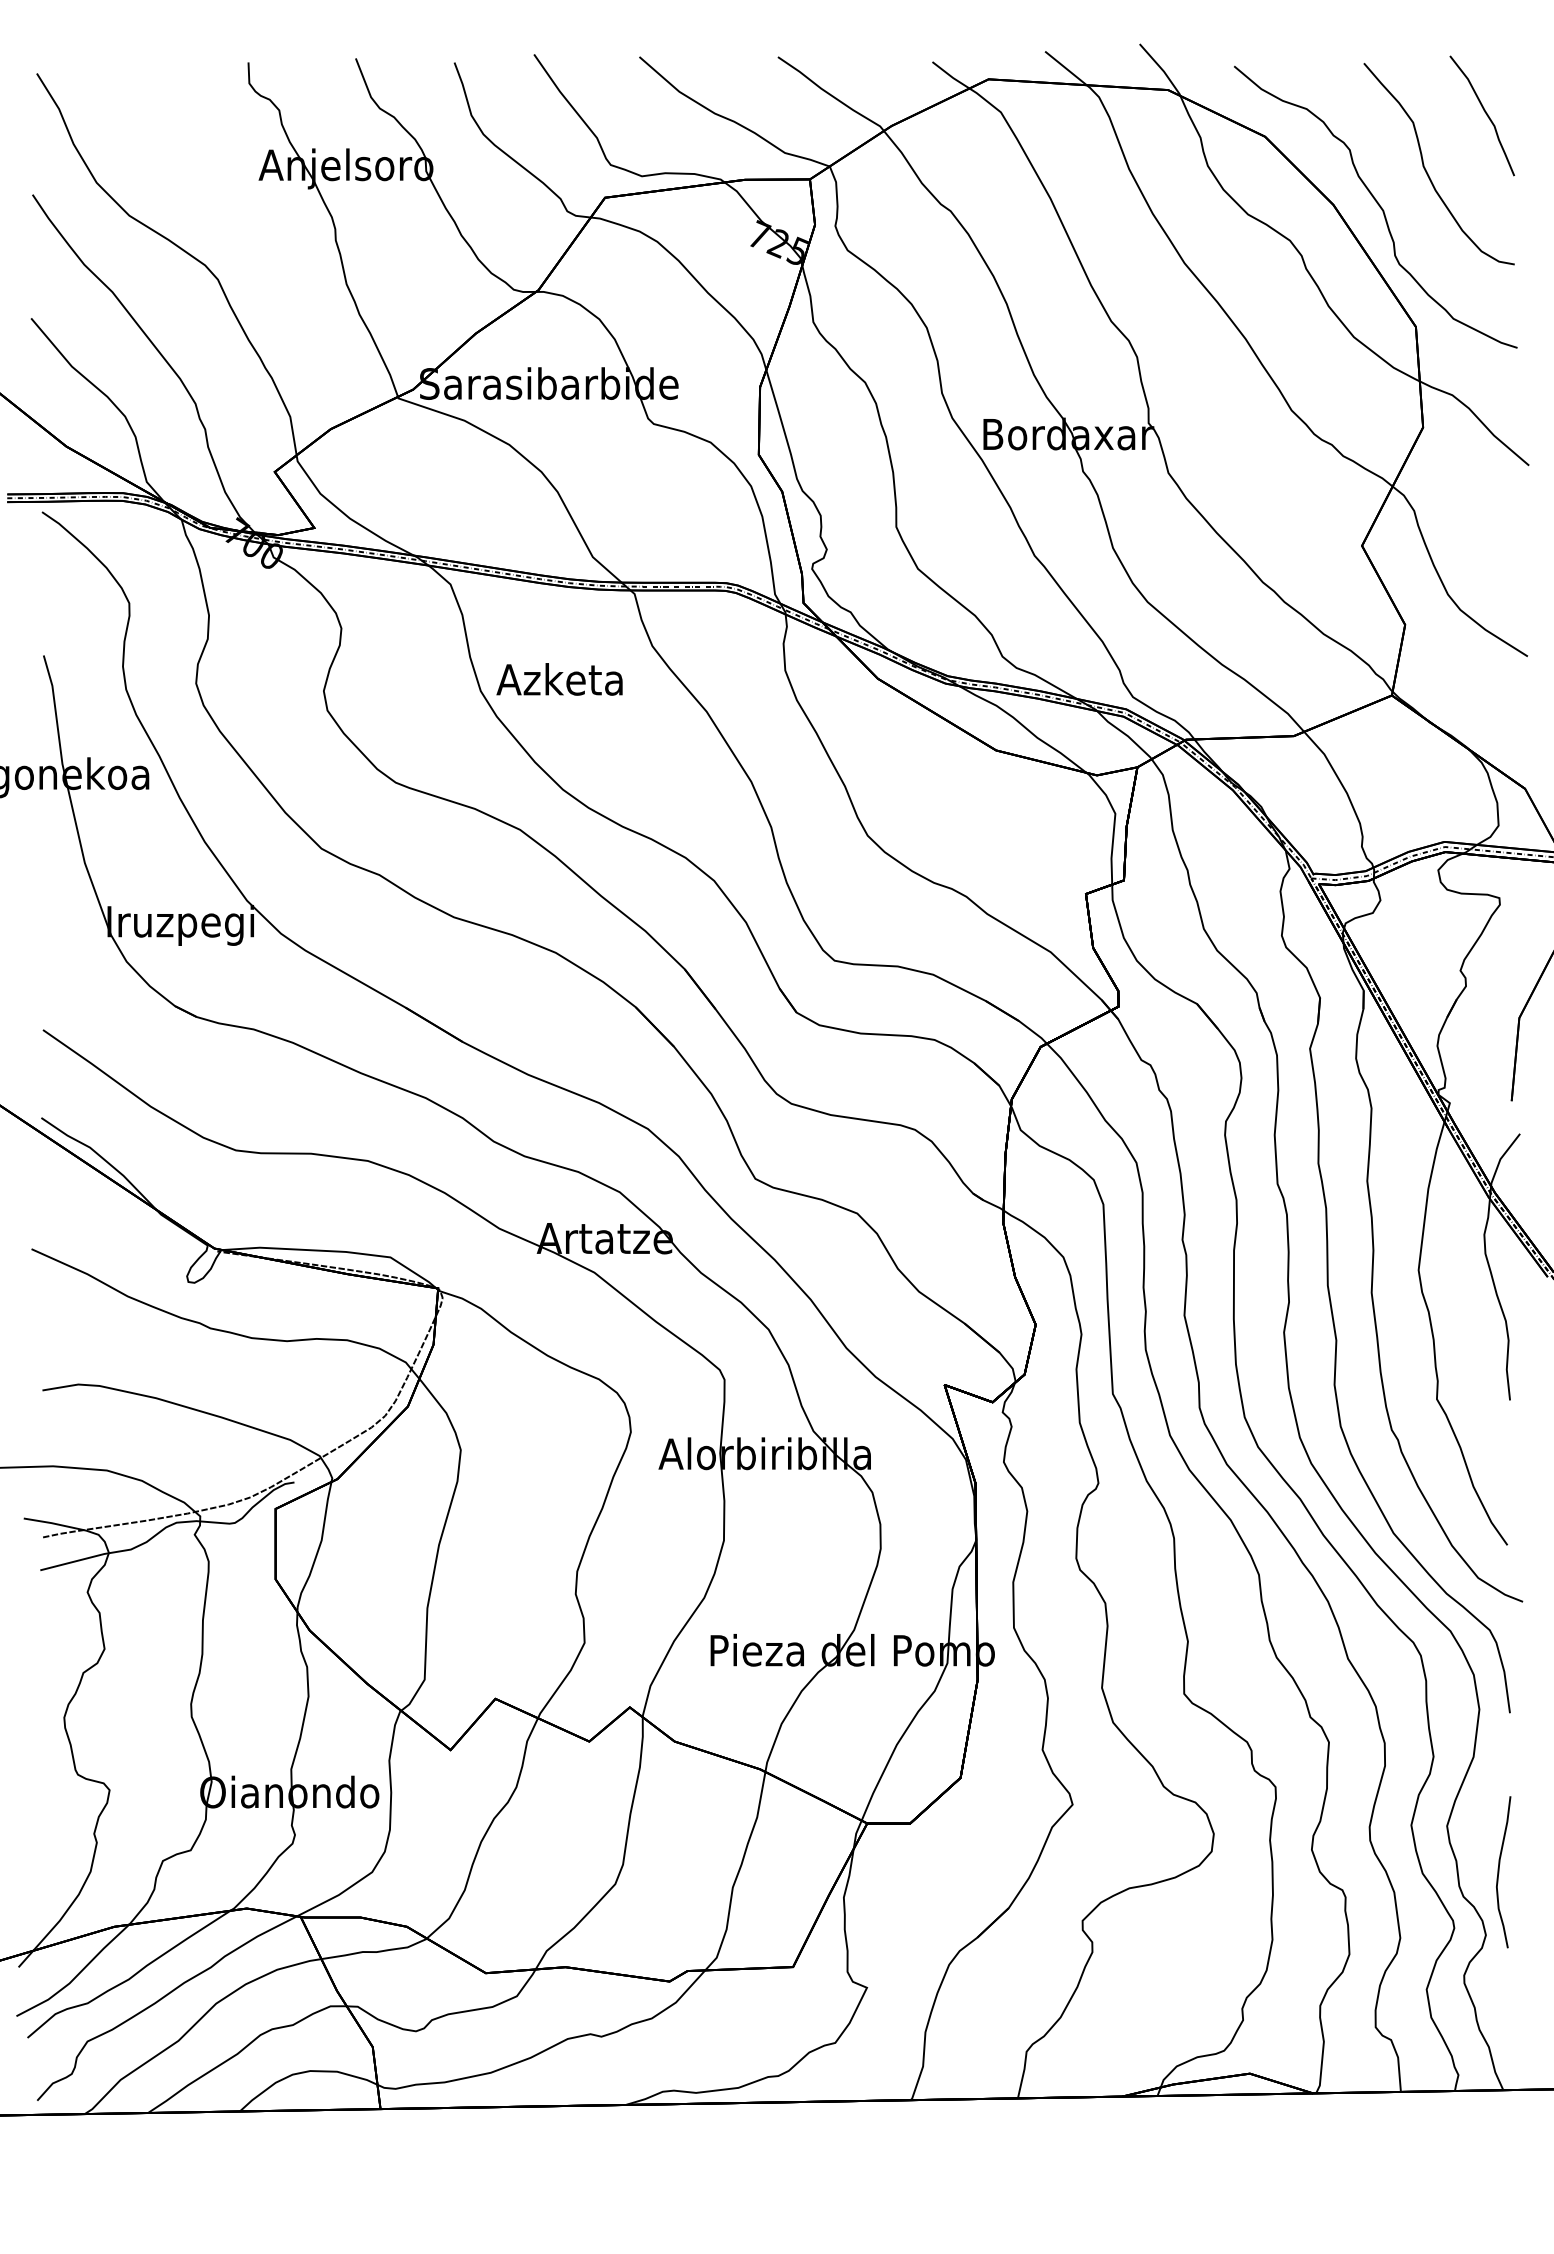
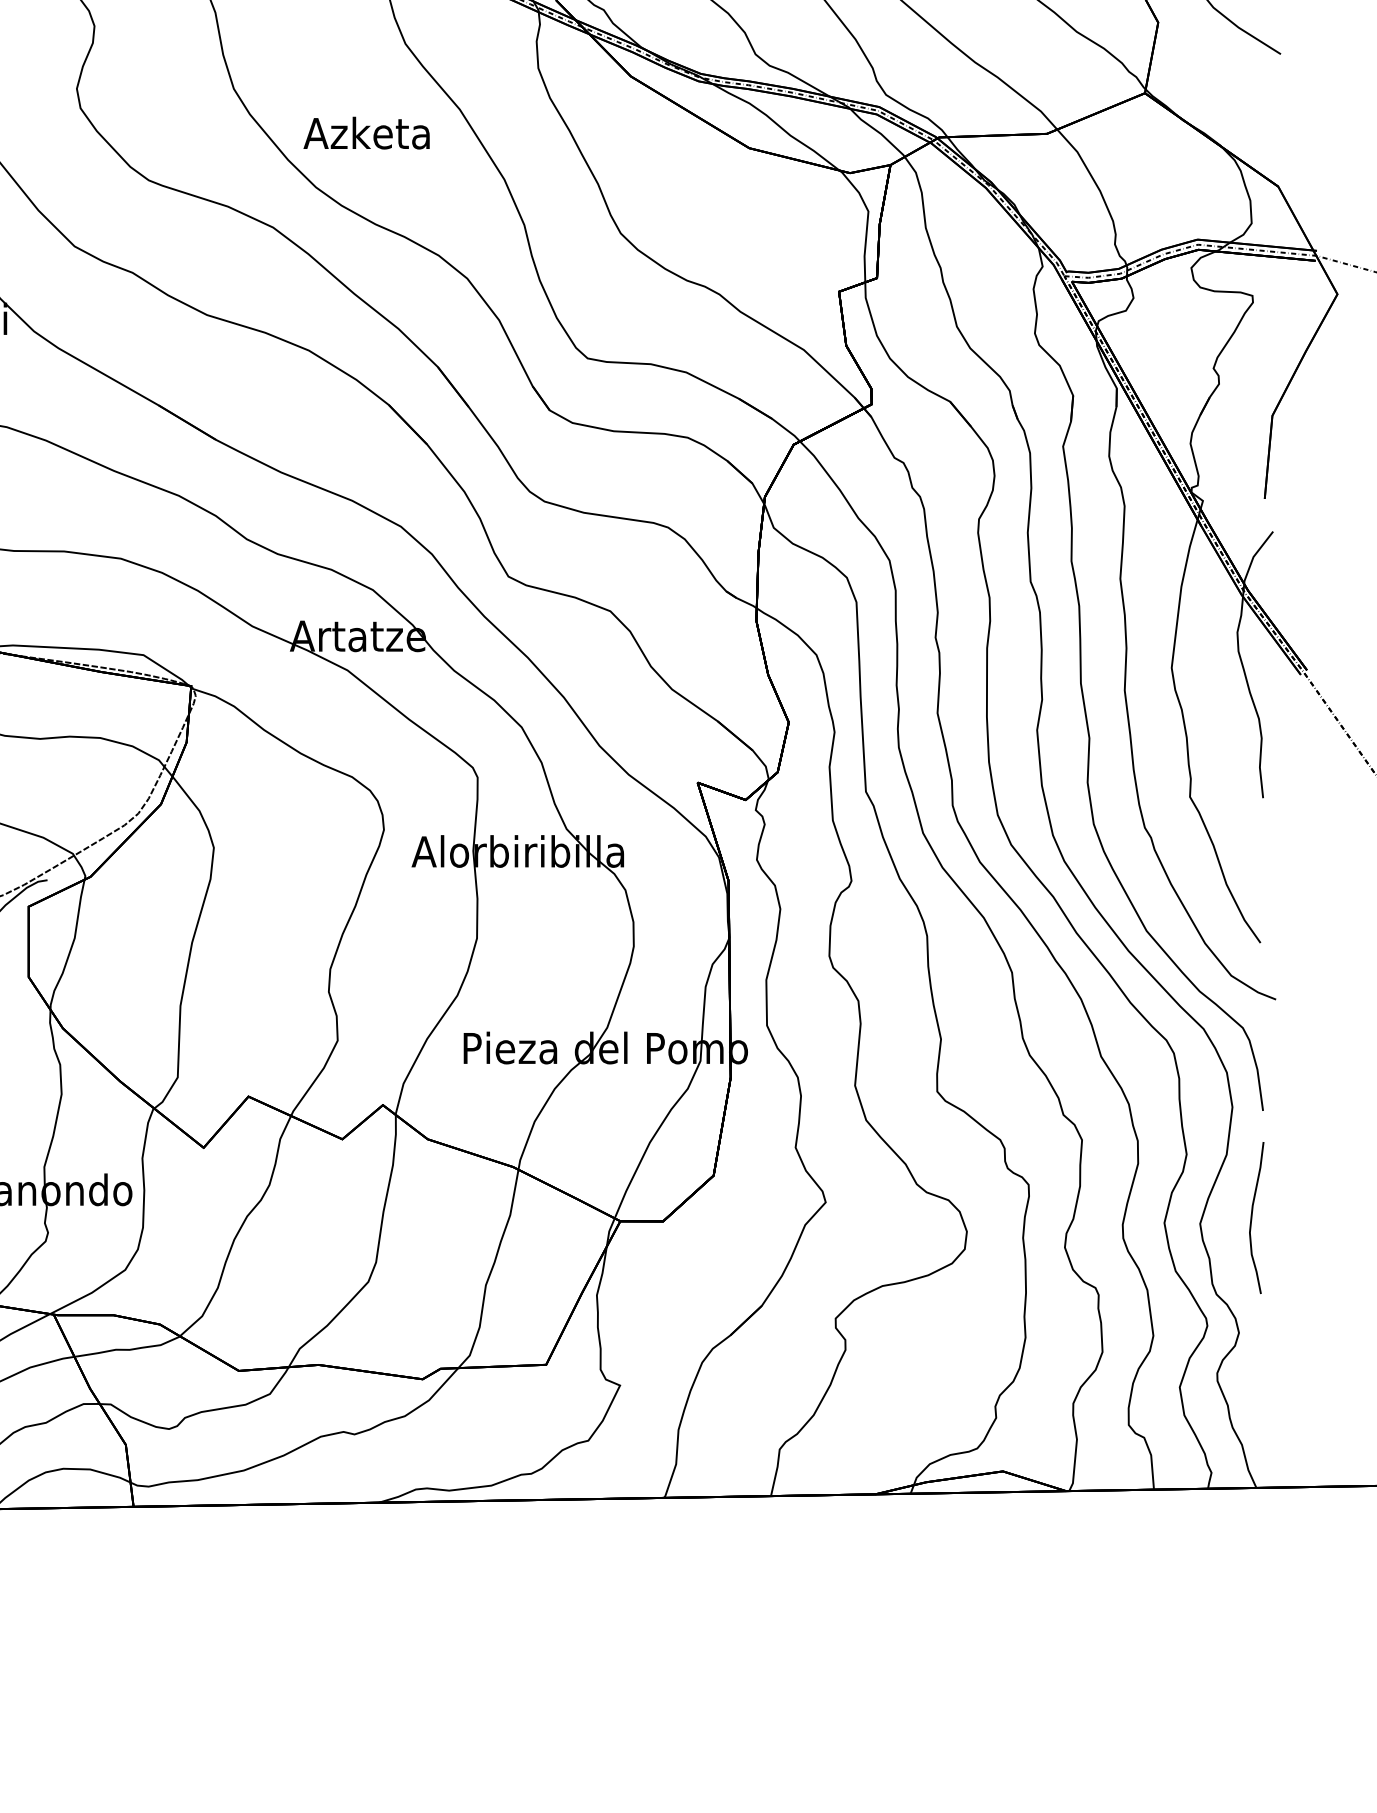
text: (559, 679) -> (366, 133), moved
curve: (1499, 1872) -> (1252, 1218), moved

